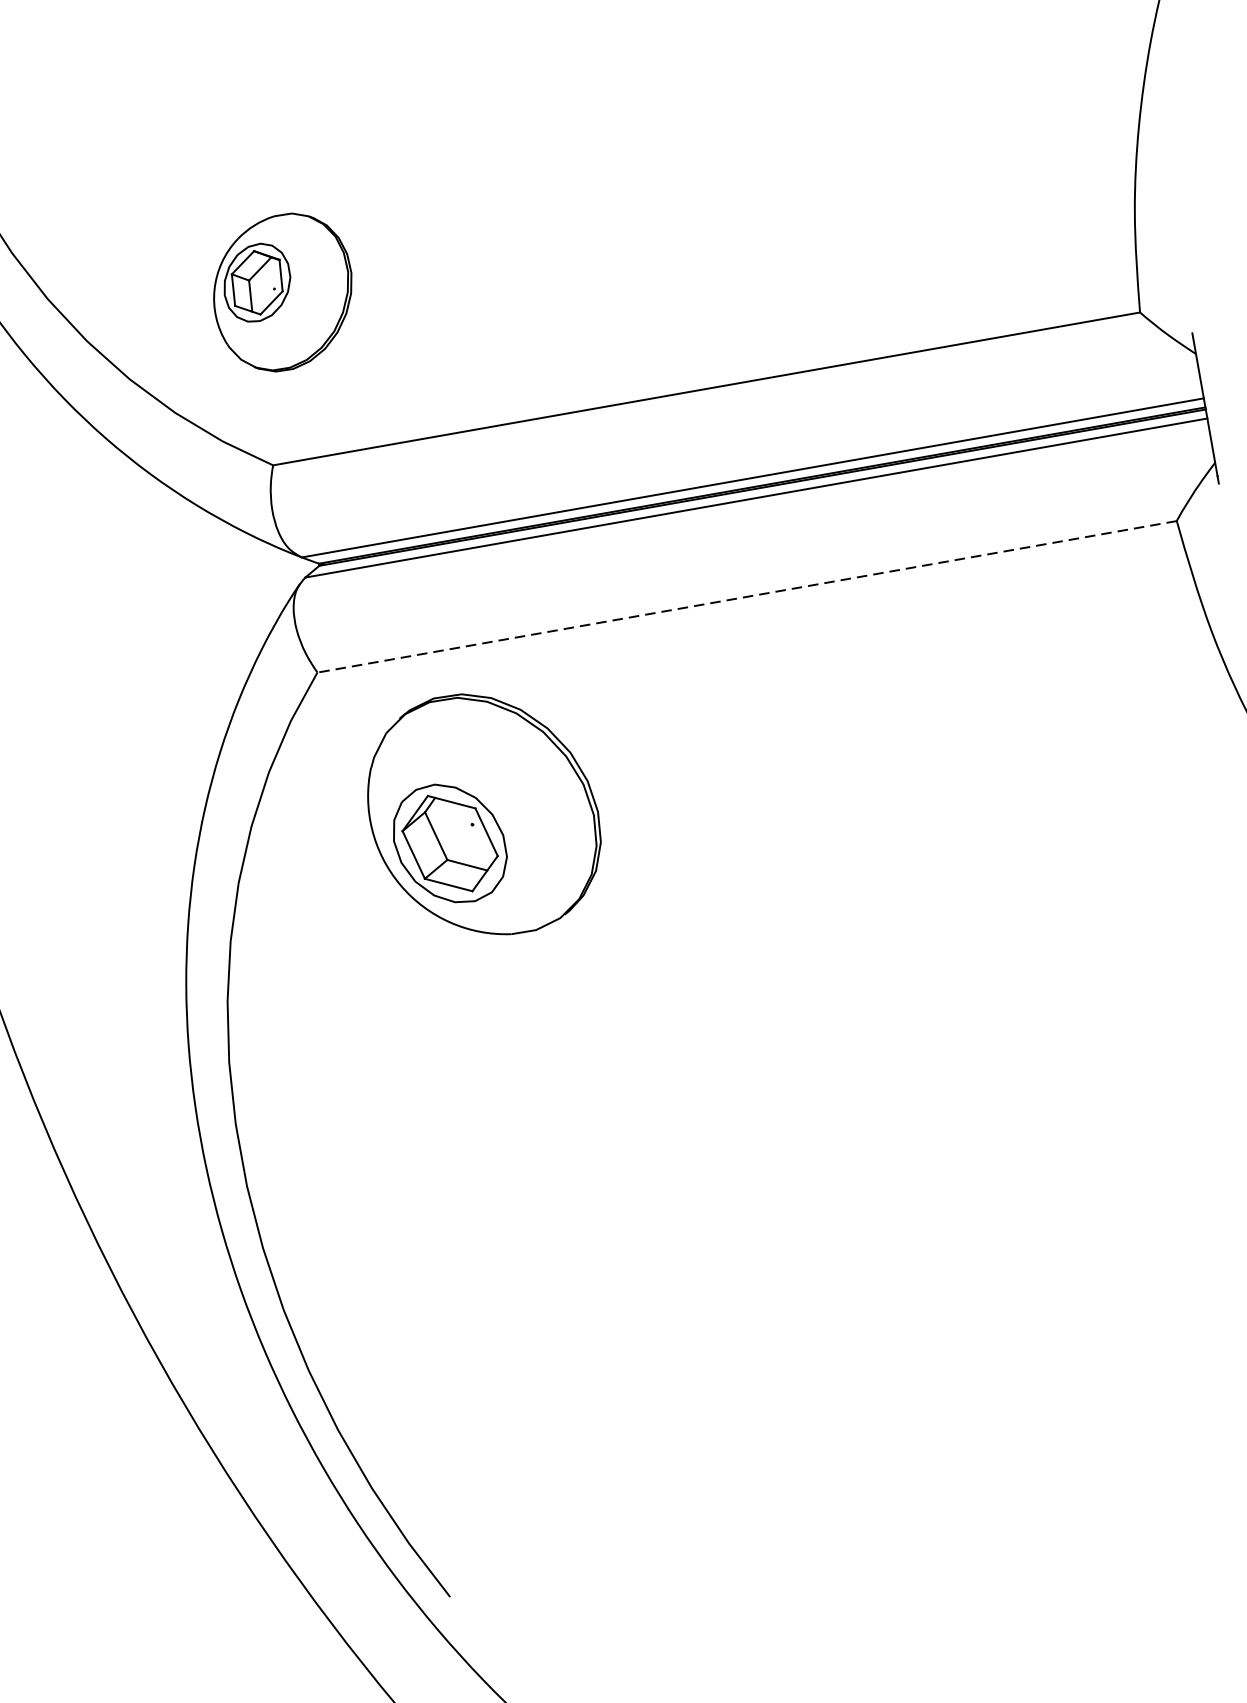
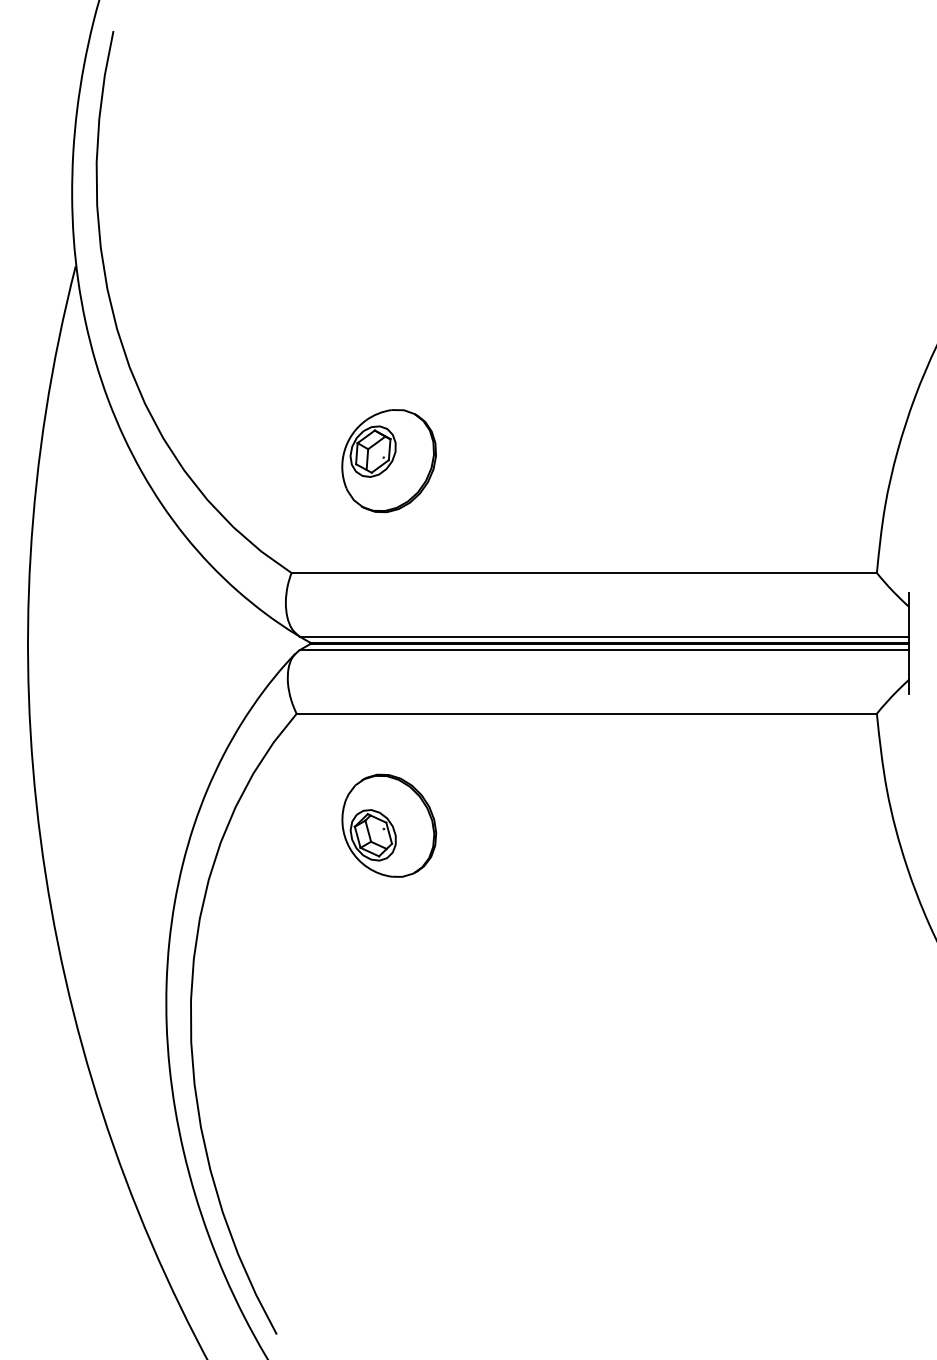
part: (282, 293) -> (388, 461), moved
line: (746, 596) -> (586, 713), dashed -> solid
part: (484, 813) -> (389, 825), size x0.62

